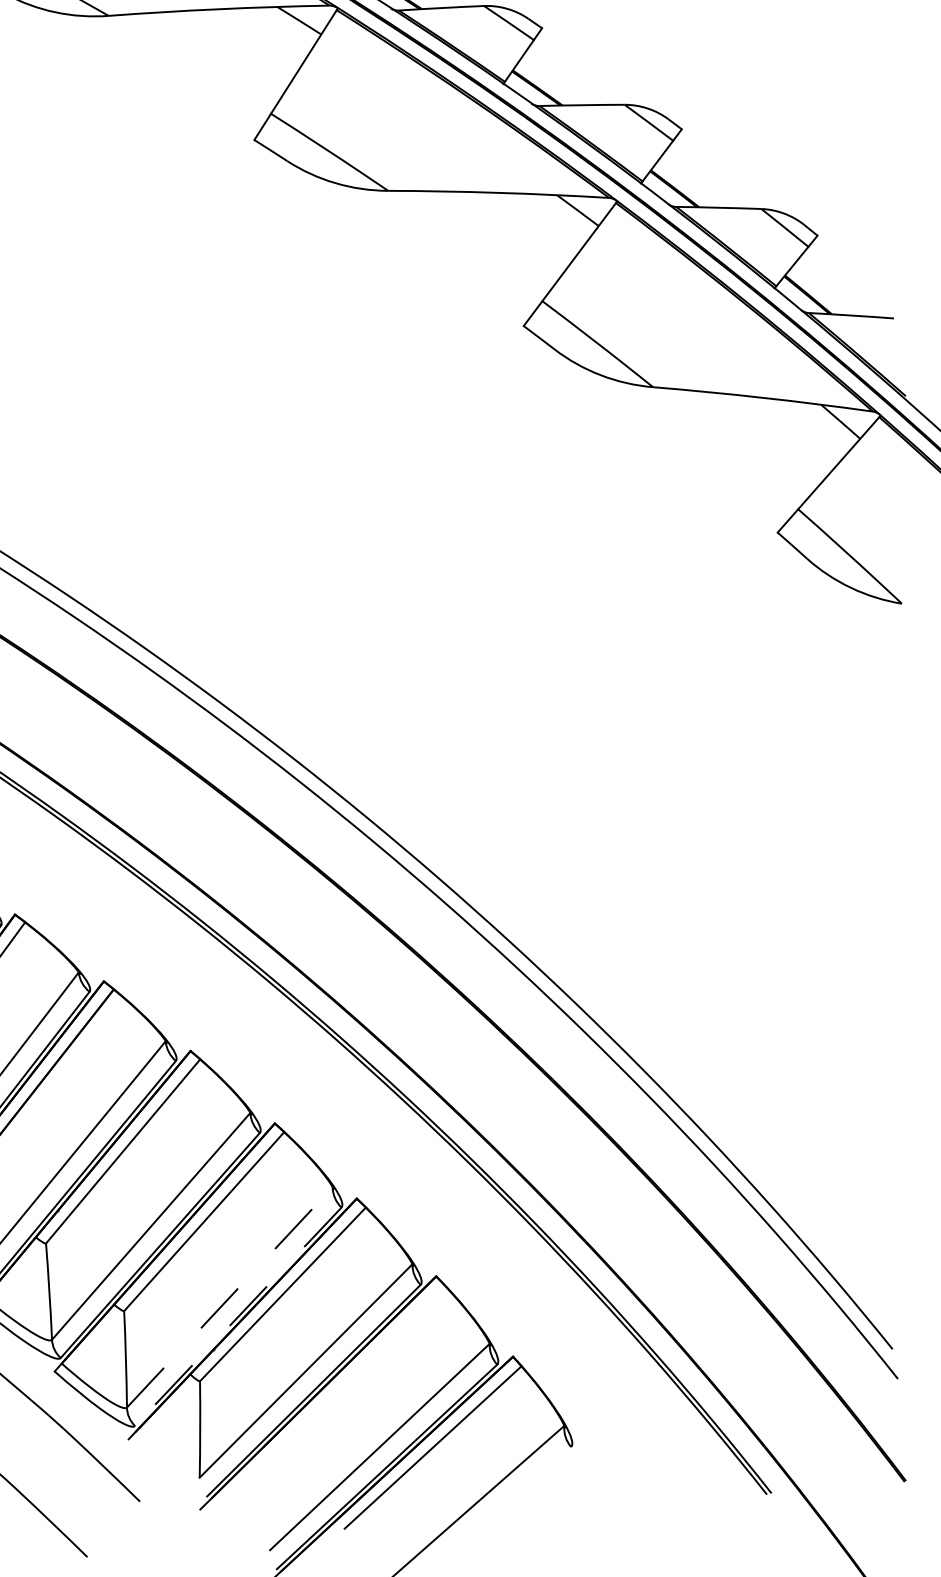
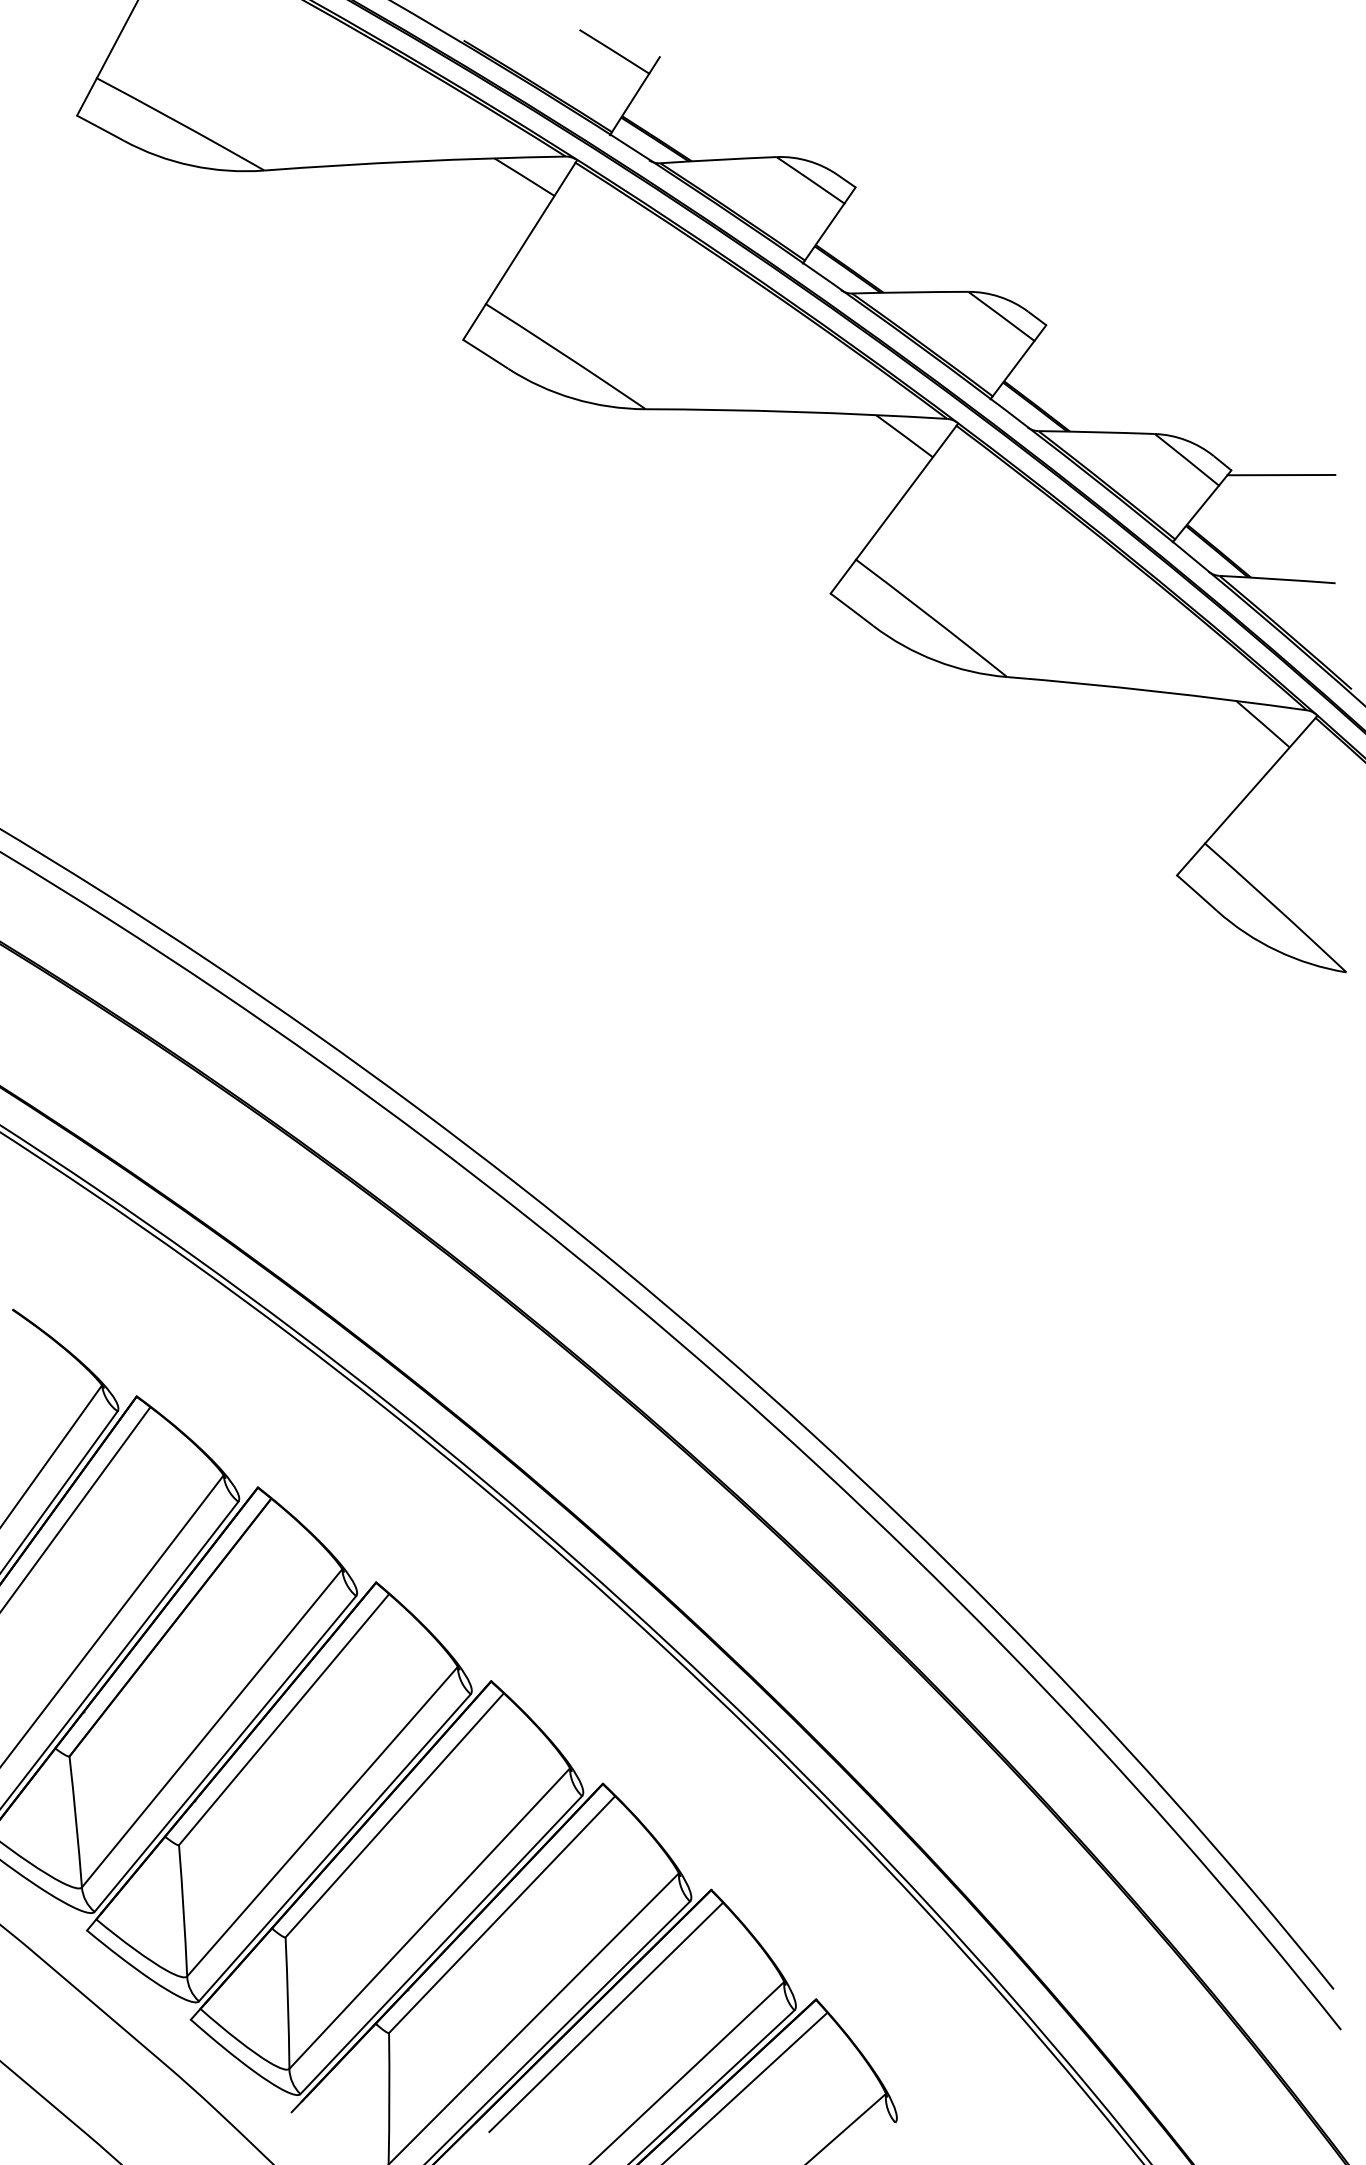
line: (854, 238) -> (1281, 474), added
line: (229, 1297) -> (429, 1918), dashed -> solid
line: (238, 1317) -> (441, 1945), dashed -> solid
line: (359, 1369) -> (606, 2017), added

